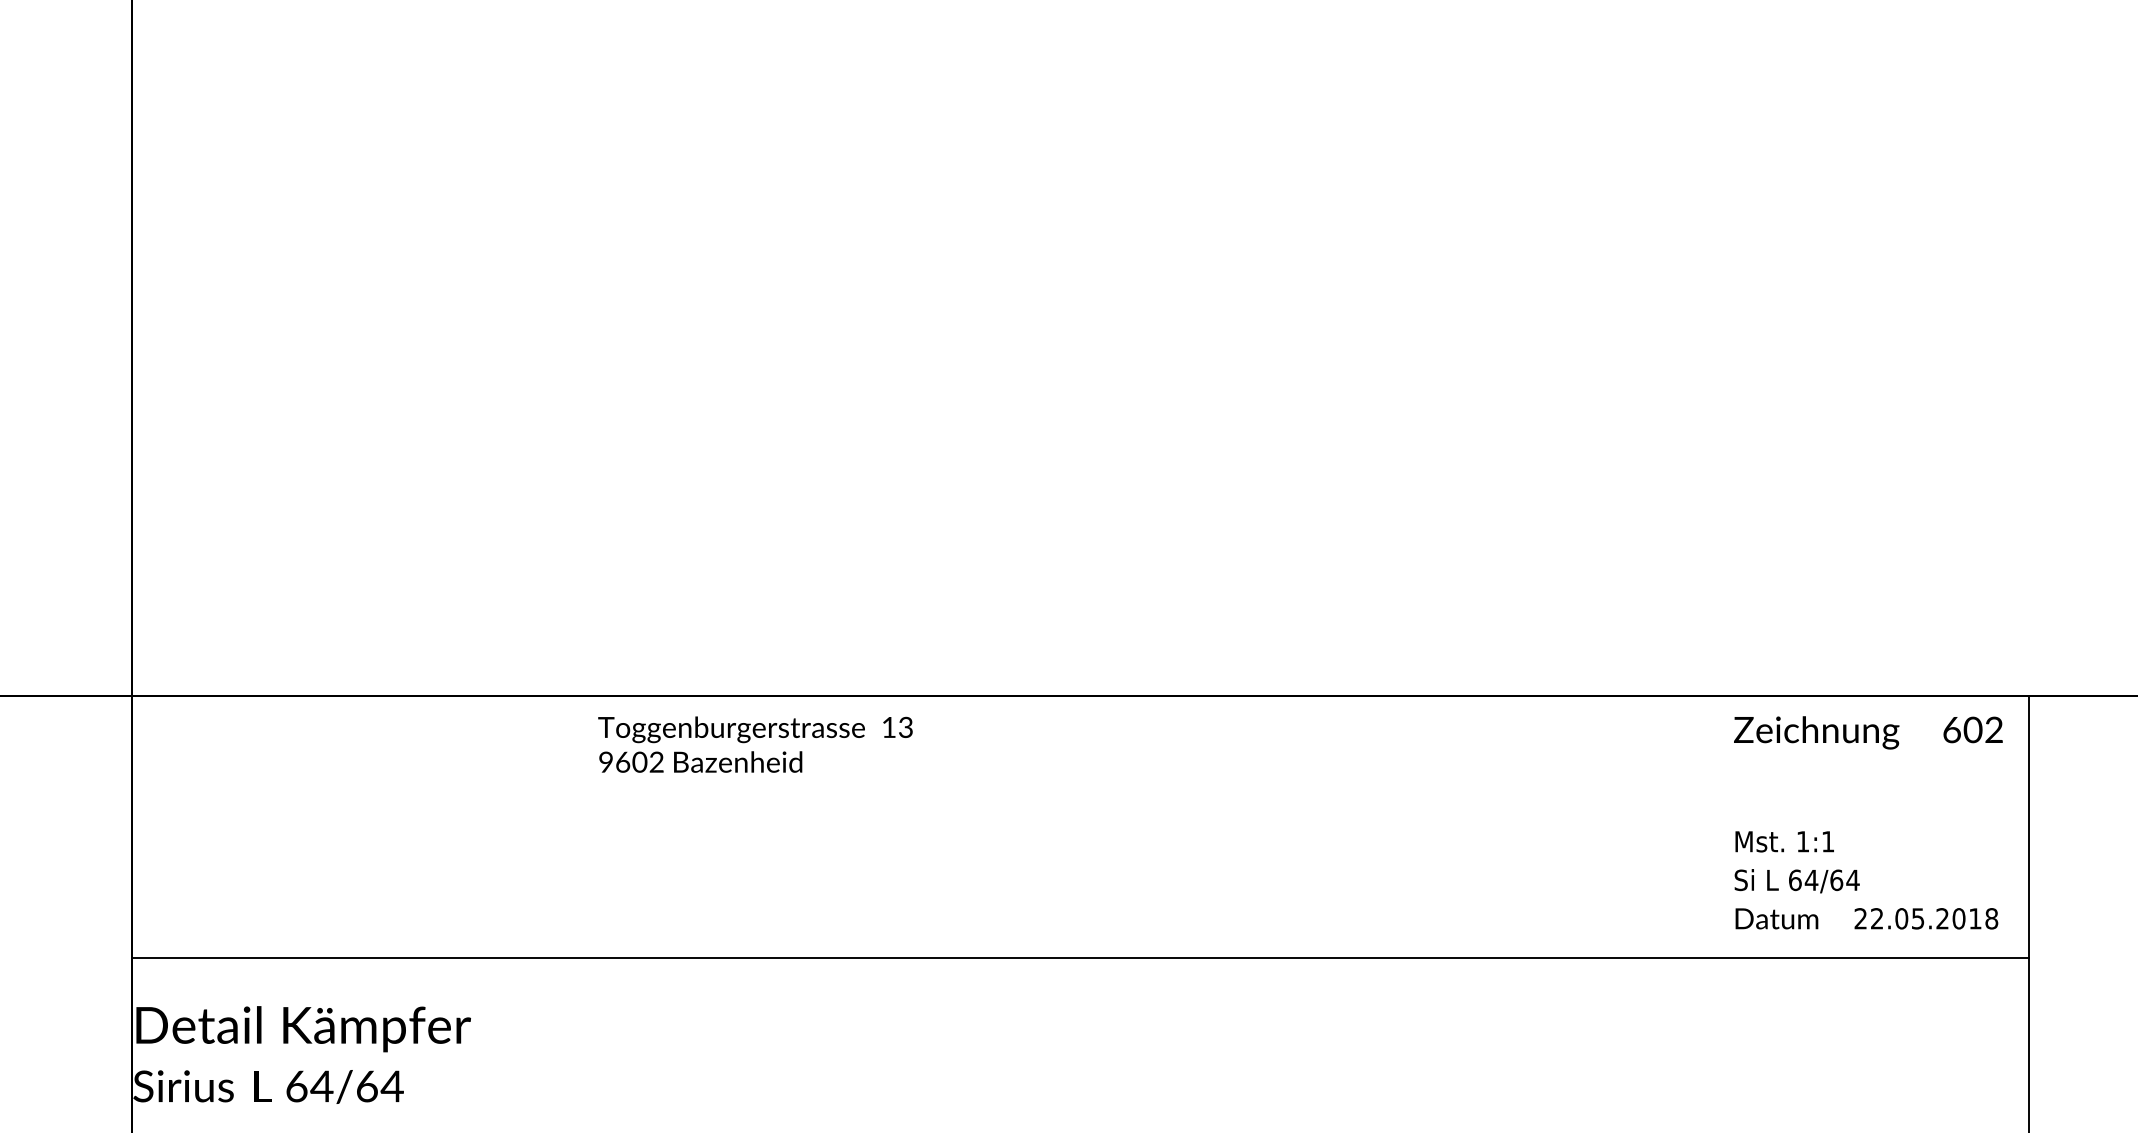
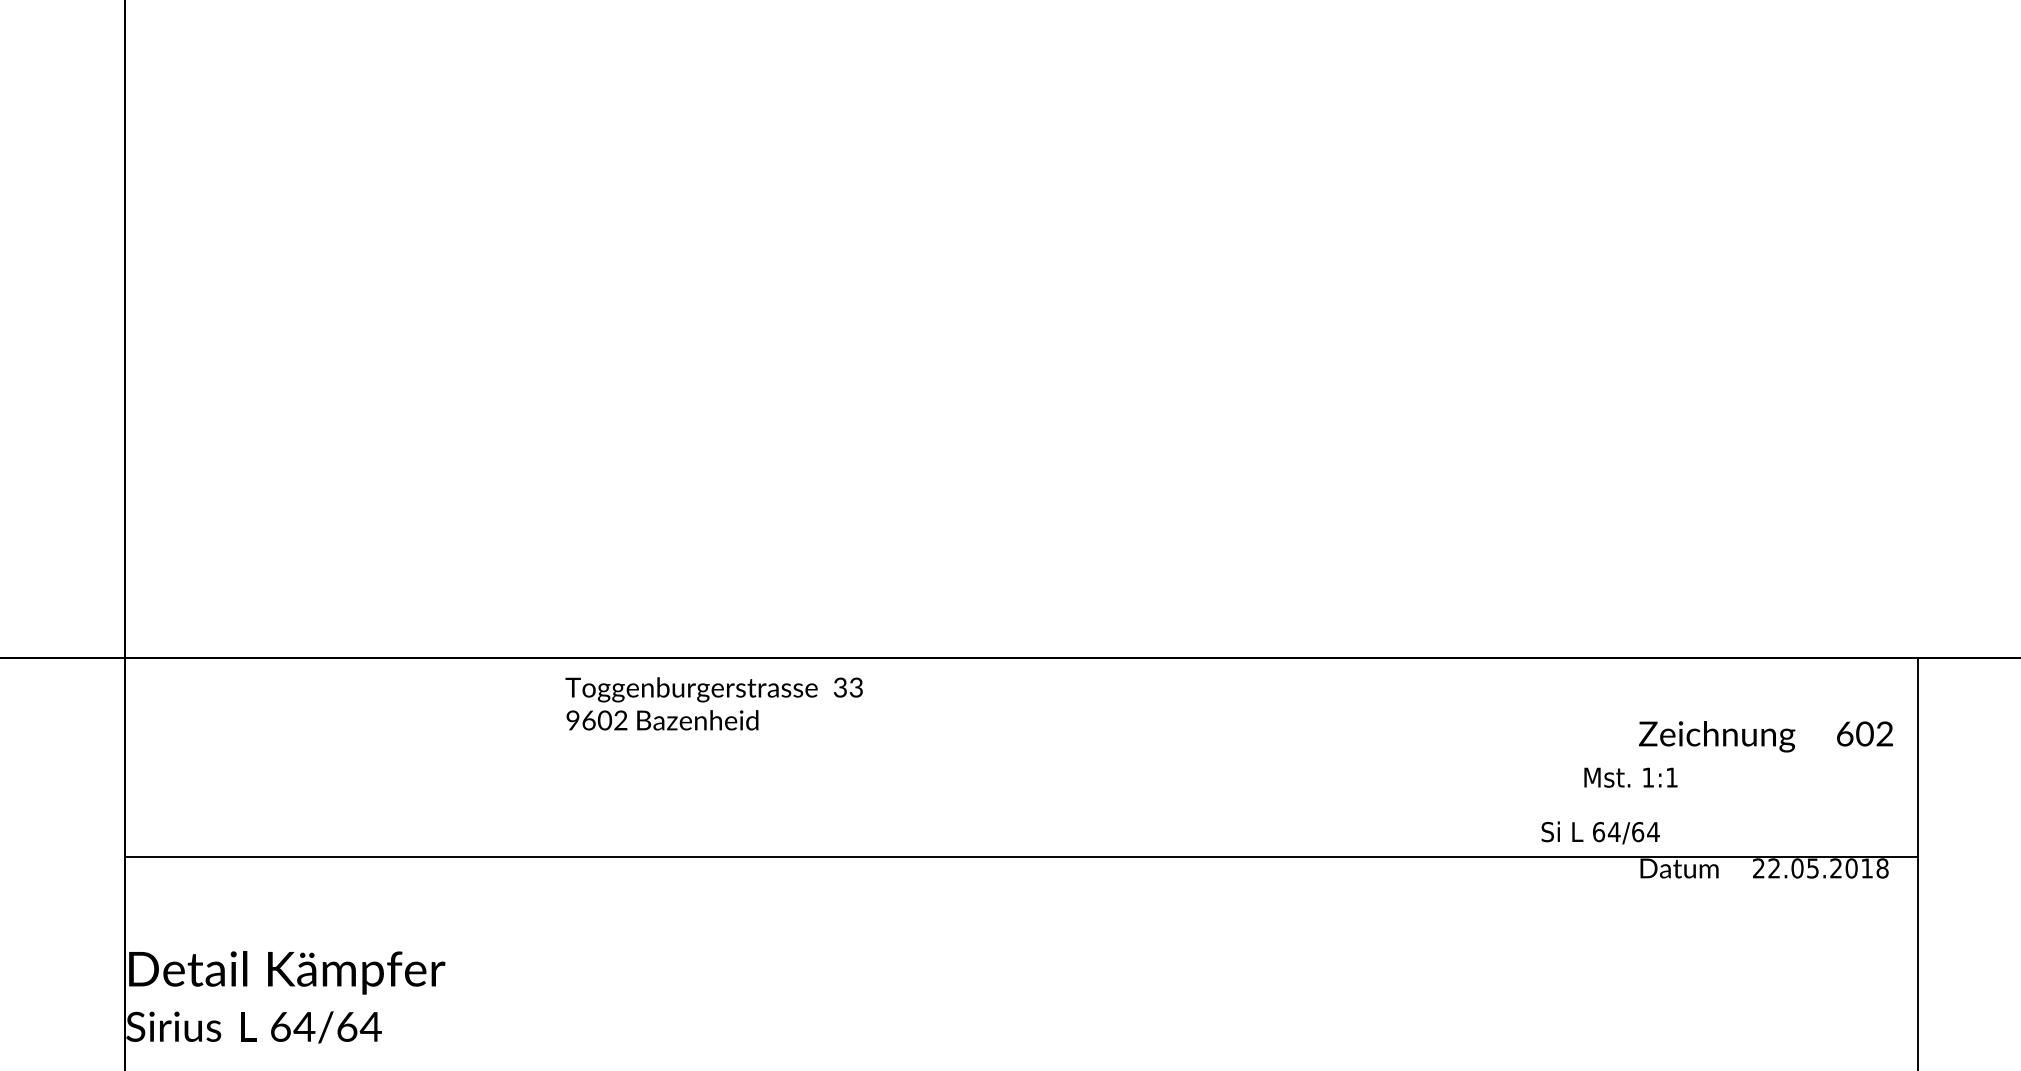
text: (888, 727) -> (839, 687), 13 -> 33
text: (1867, 732) -> (1765, 736), moved
text: (1784, 841) -> (1630, 777), moved
text: (1796, 880) -> (1600, 832), moved
line: (1080, 957) -> (1021, 856), moved

